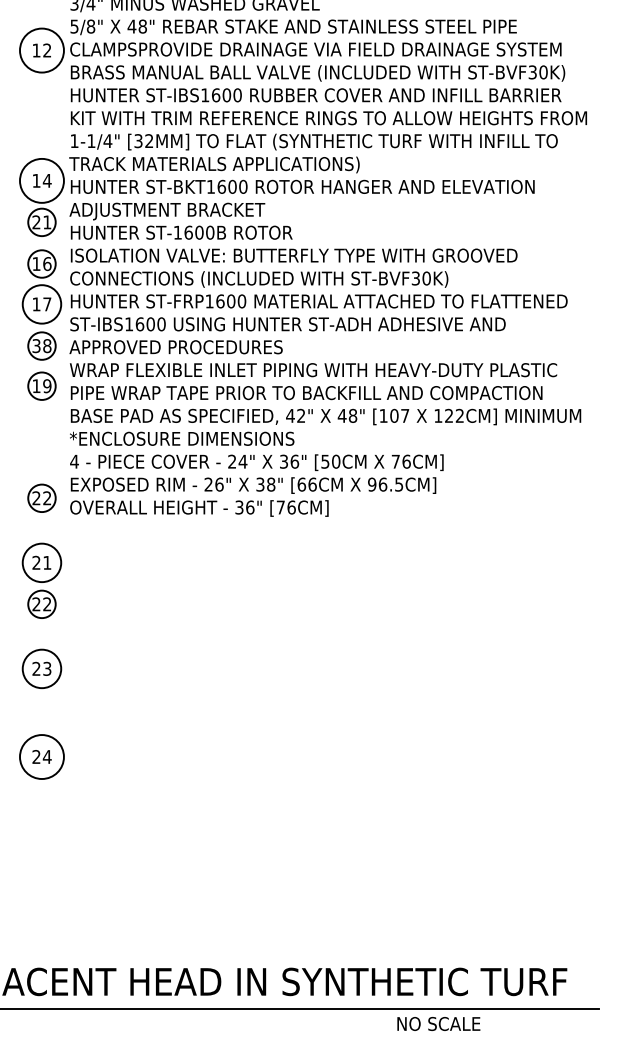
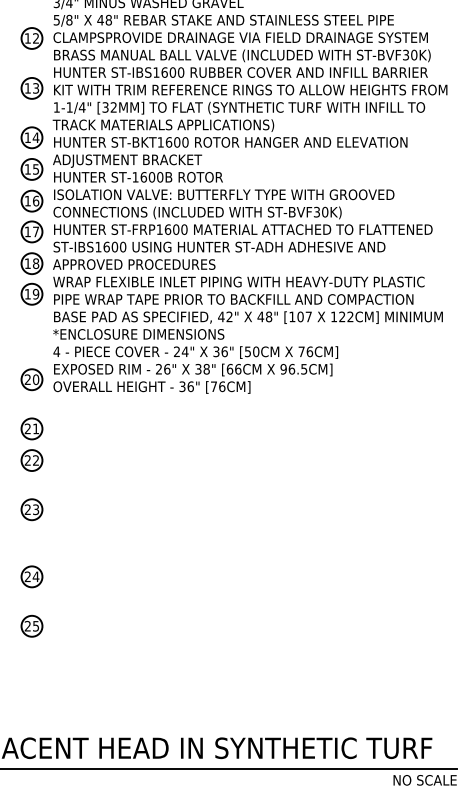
circle: (41, 50) -> (31, 38), size x0.62
part: (41, 115) -> (31, 87), added
circle: (41, 180) -> (31, 137), size x0.62
text: (41, 222) -> (31, 169), 21 -> 15
circle: (41, 304) -> (31, 232), size x0.71
text: (36, 346) -> (27, 264), 38 -> 18
text: (47, 498) -> (36, 379), 22 -> 20
circle: (41, 562) -> (31, 428), size x0.71
circle: (41, 668) -> (31, 509), size x0.71
circle: (41, 756) -> (31, 576), size x0.62
part: (41, 821) -> (31, 626), added
text: (438, 1023) -> (424, 779), moved

